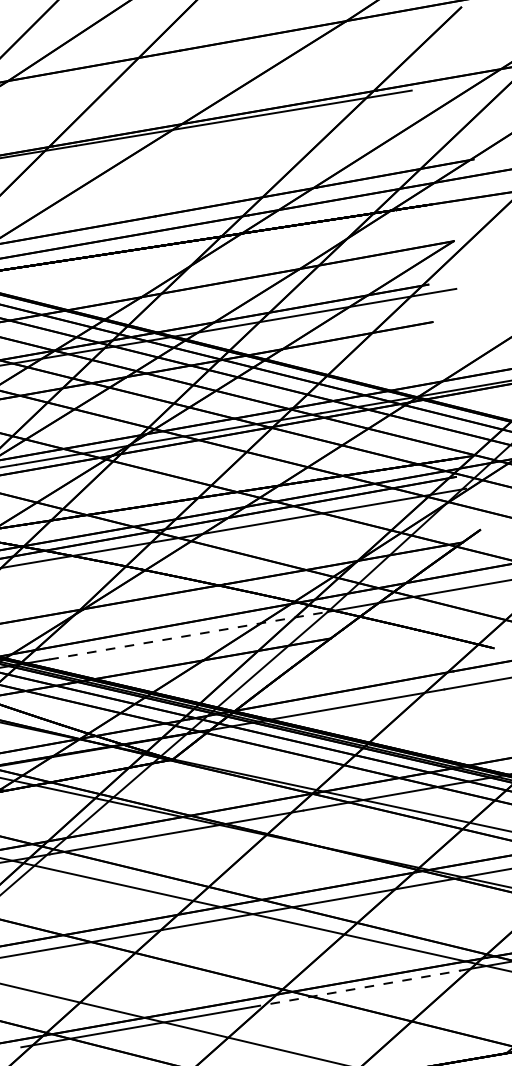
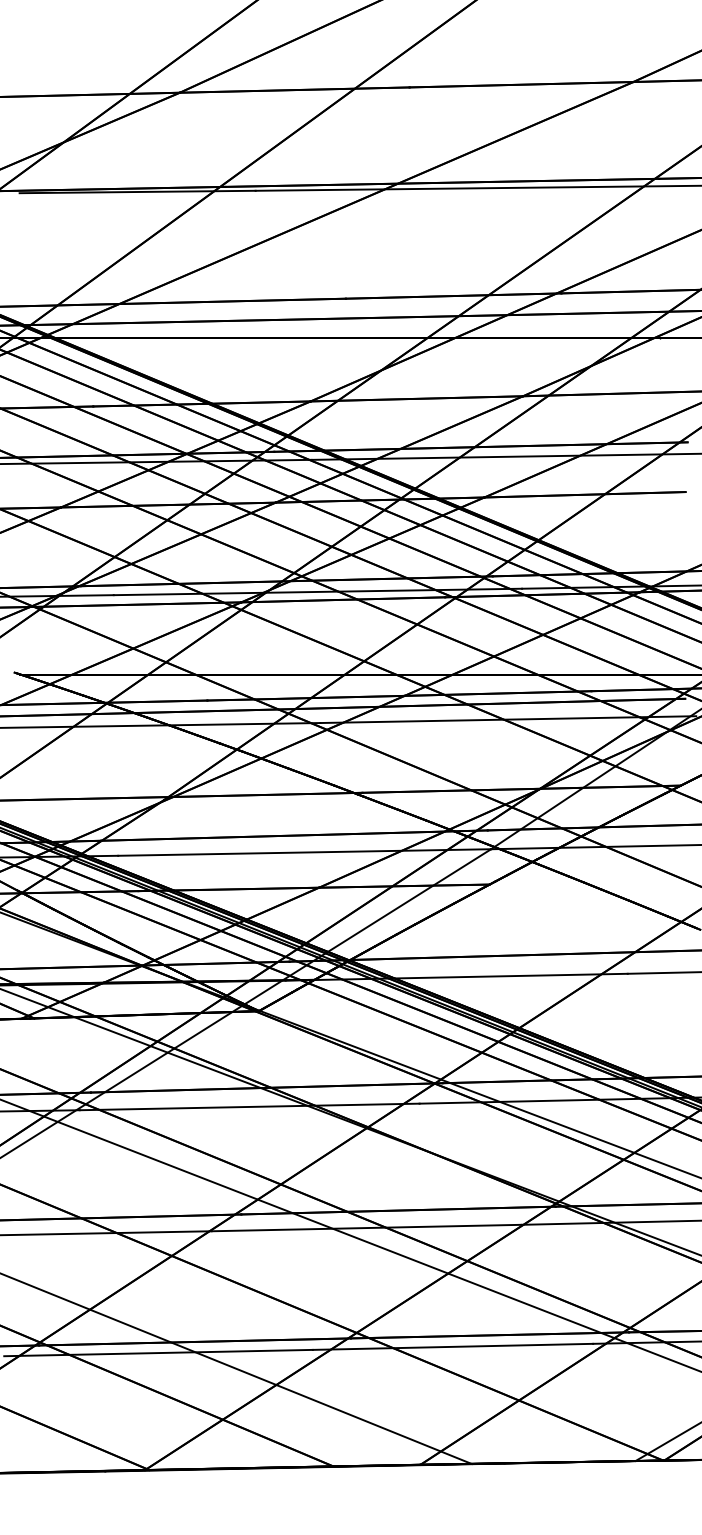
line: (188, 635) -> (304, 852), dashed -> solid
line: (356, 988) -> (453, 1346), dashed -> solid

